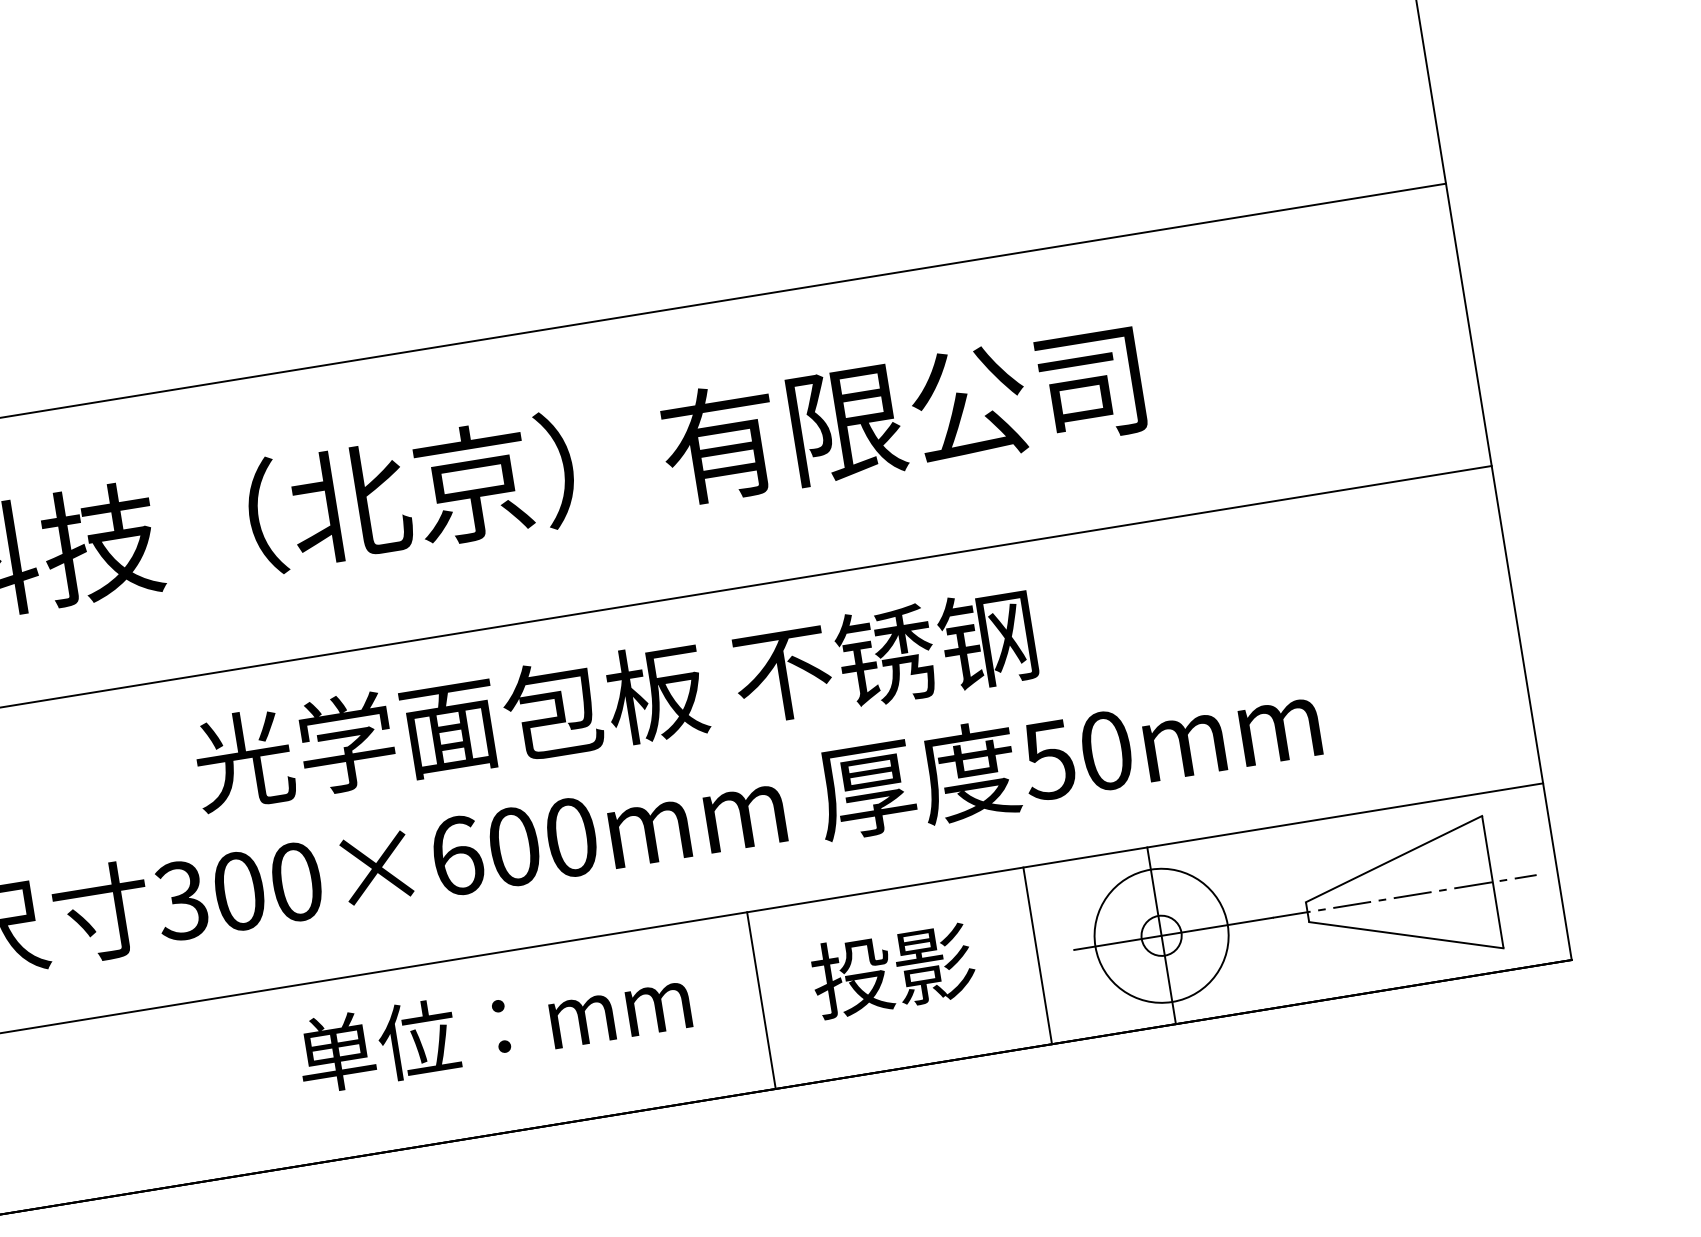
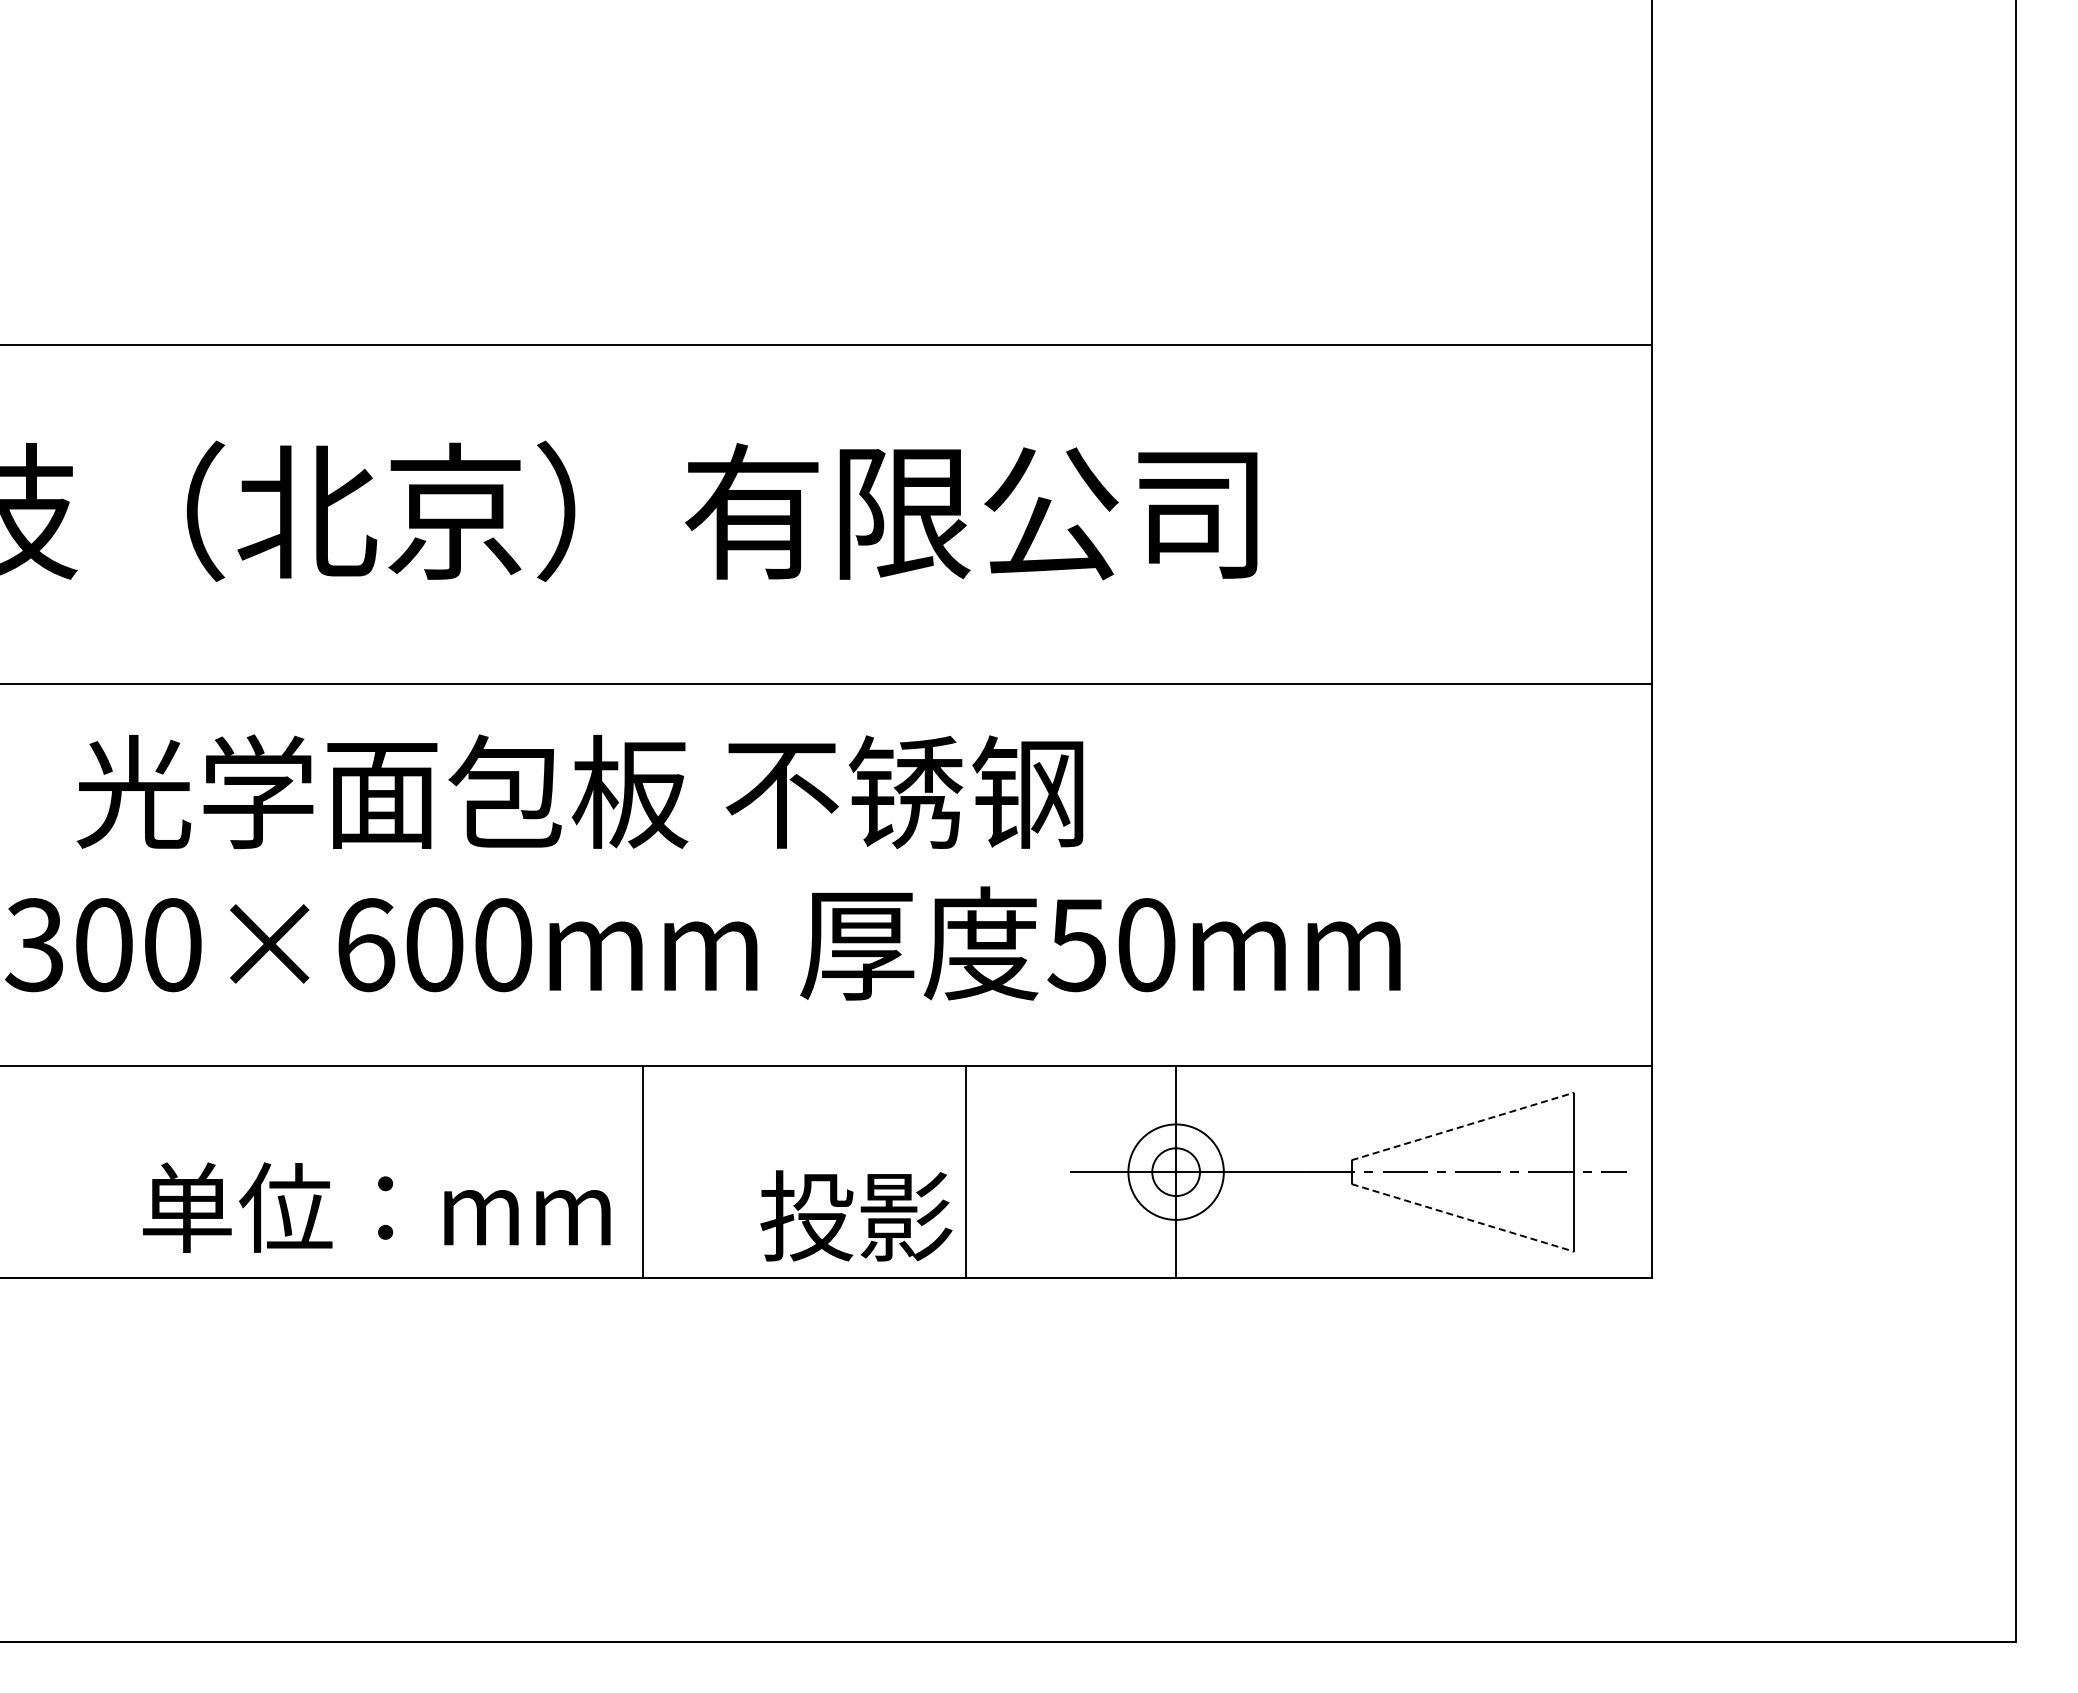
line: (1394, 859) -> (1463, 1126), solid -> dashed
circle: (1160, 935) -> (1175, 1171), size x0.6
line: (1406, 935) -> (1463, 1218), solid -> dashed
line: (1037, 955) -> (966, 1171), moved
text: (893, 970) -> (856, 1215), moved
line: (761, 999) -> (643, 1171), moved
text: (493, 1027) -> (376, 1207), moved

